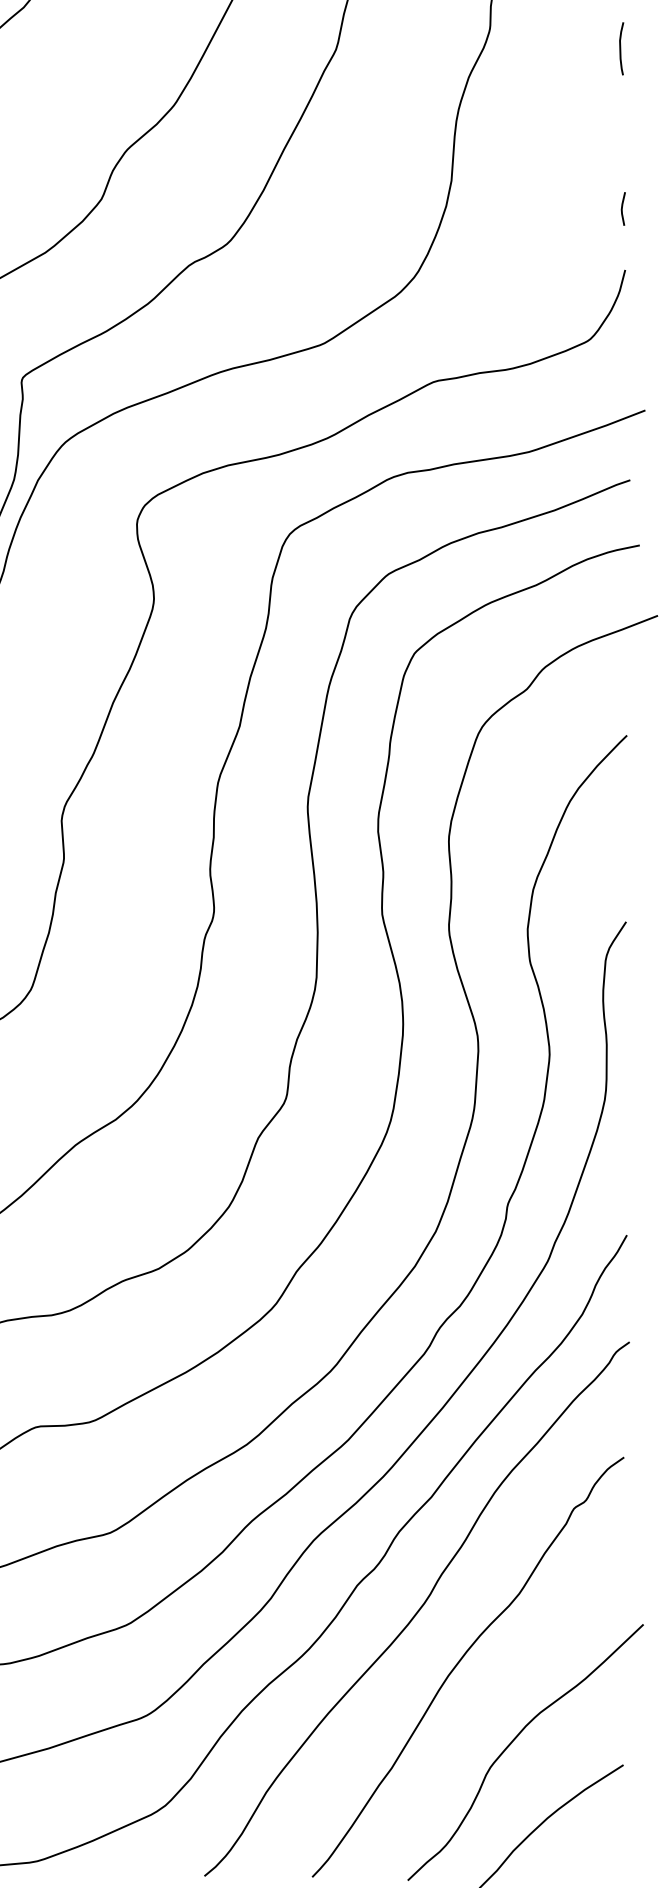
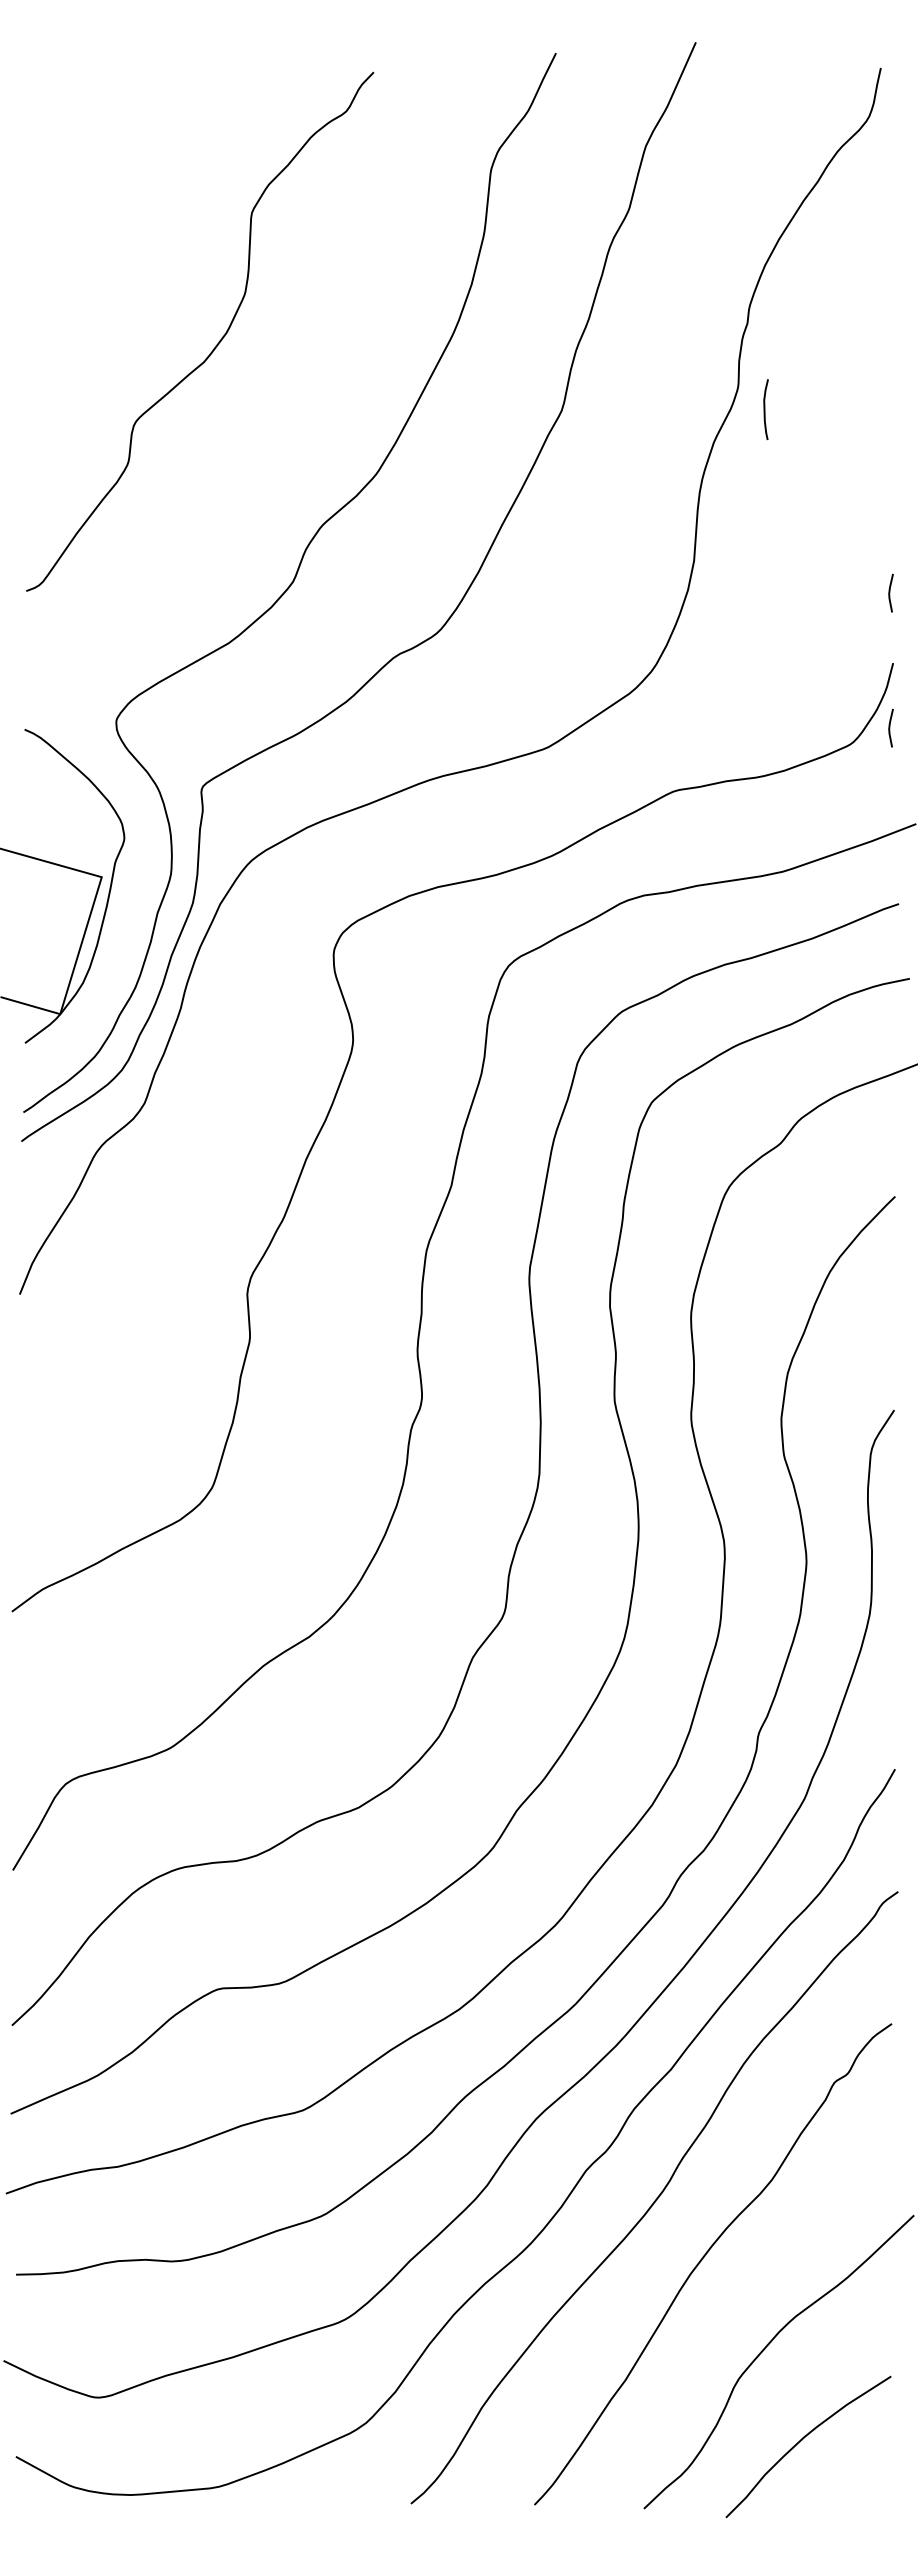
curve: (621, 48) -> (765, 409), moved
line: (622, 326) -> (890, 727), added

